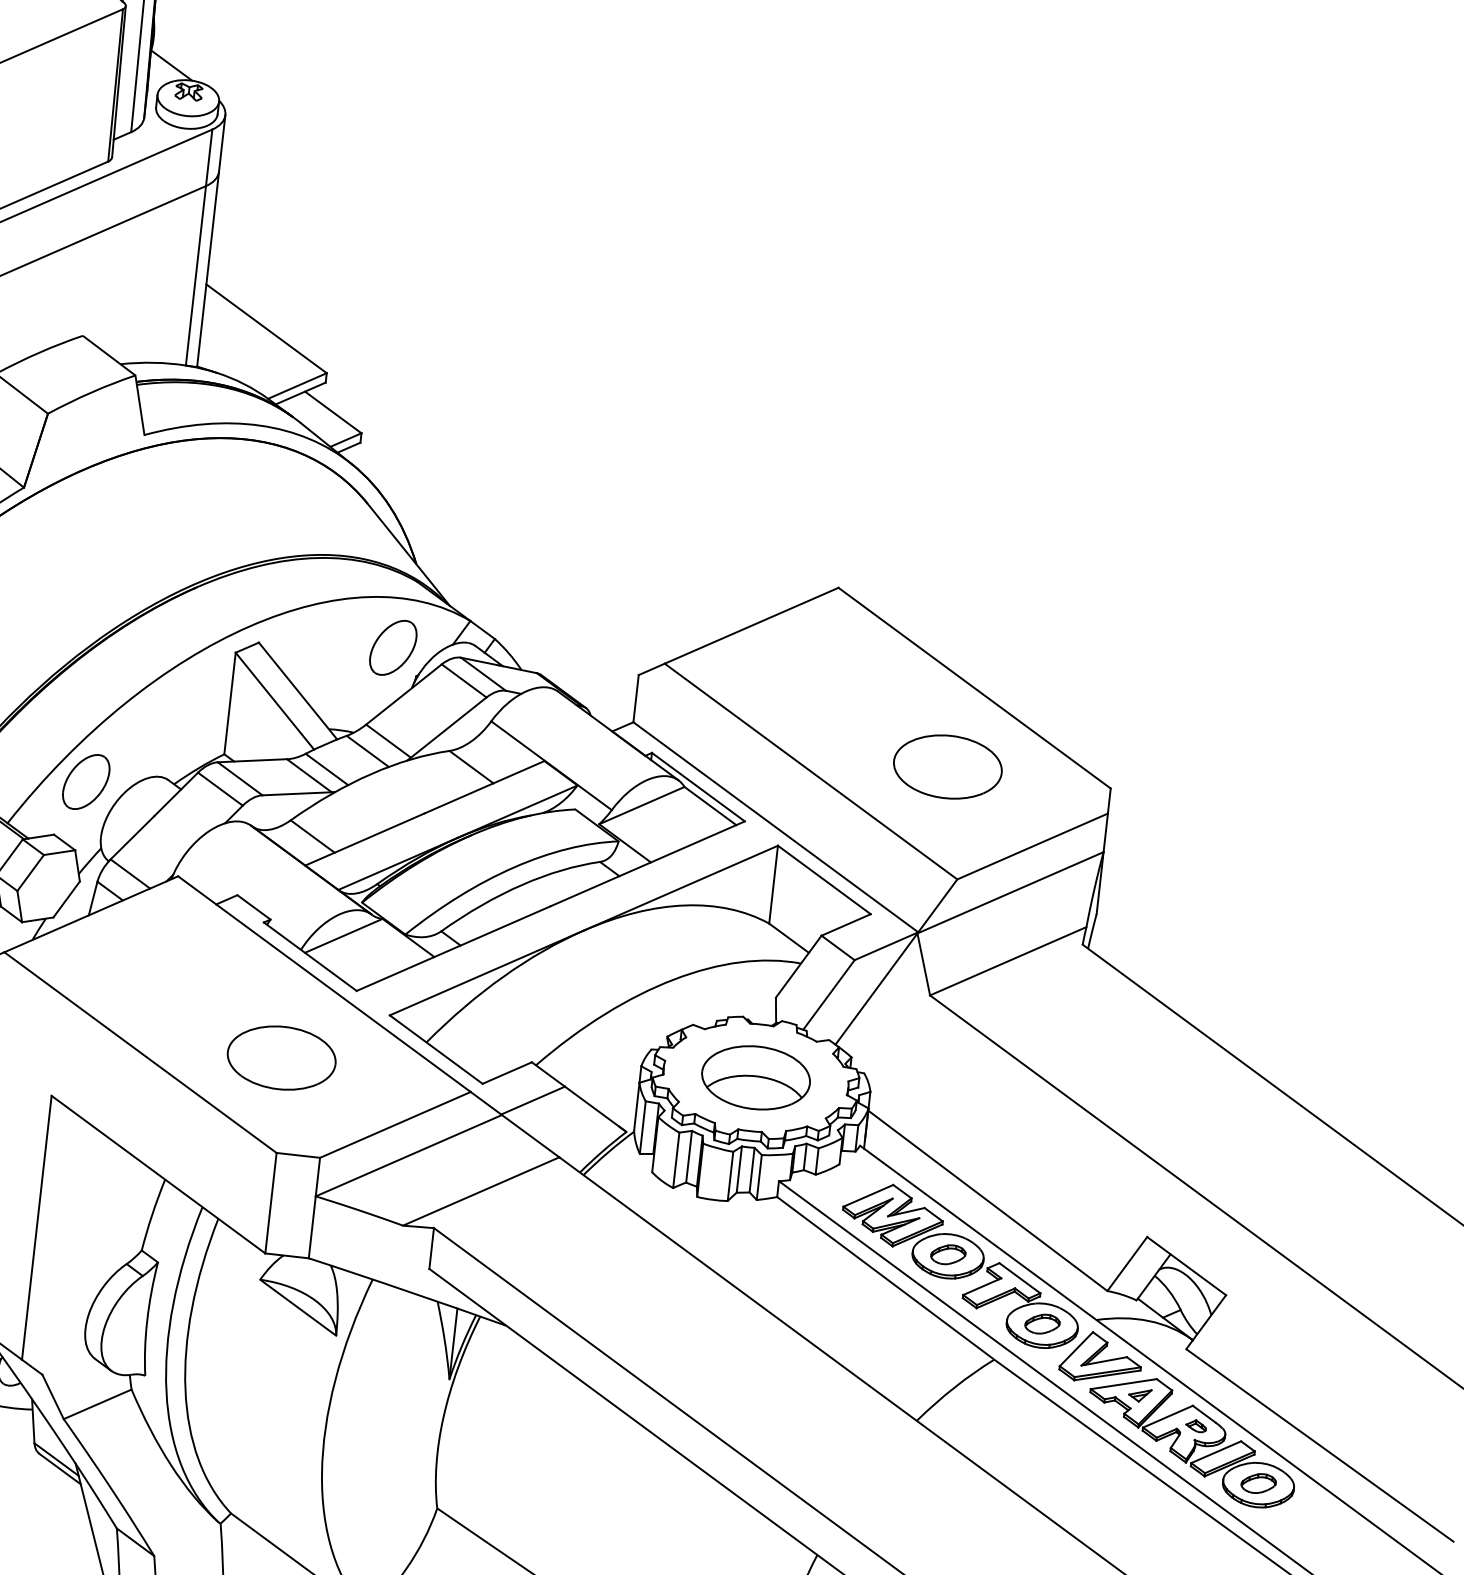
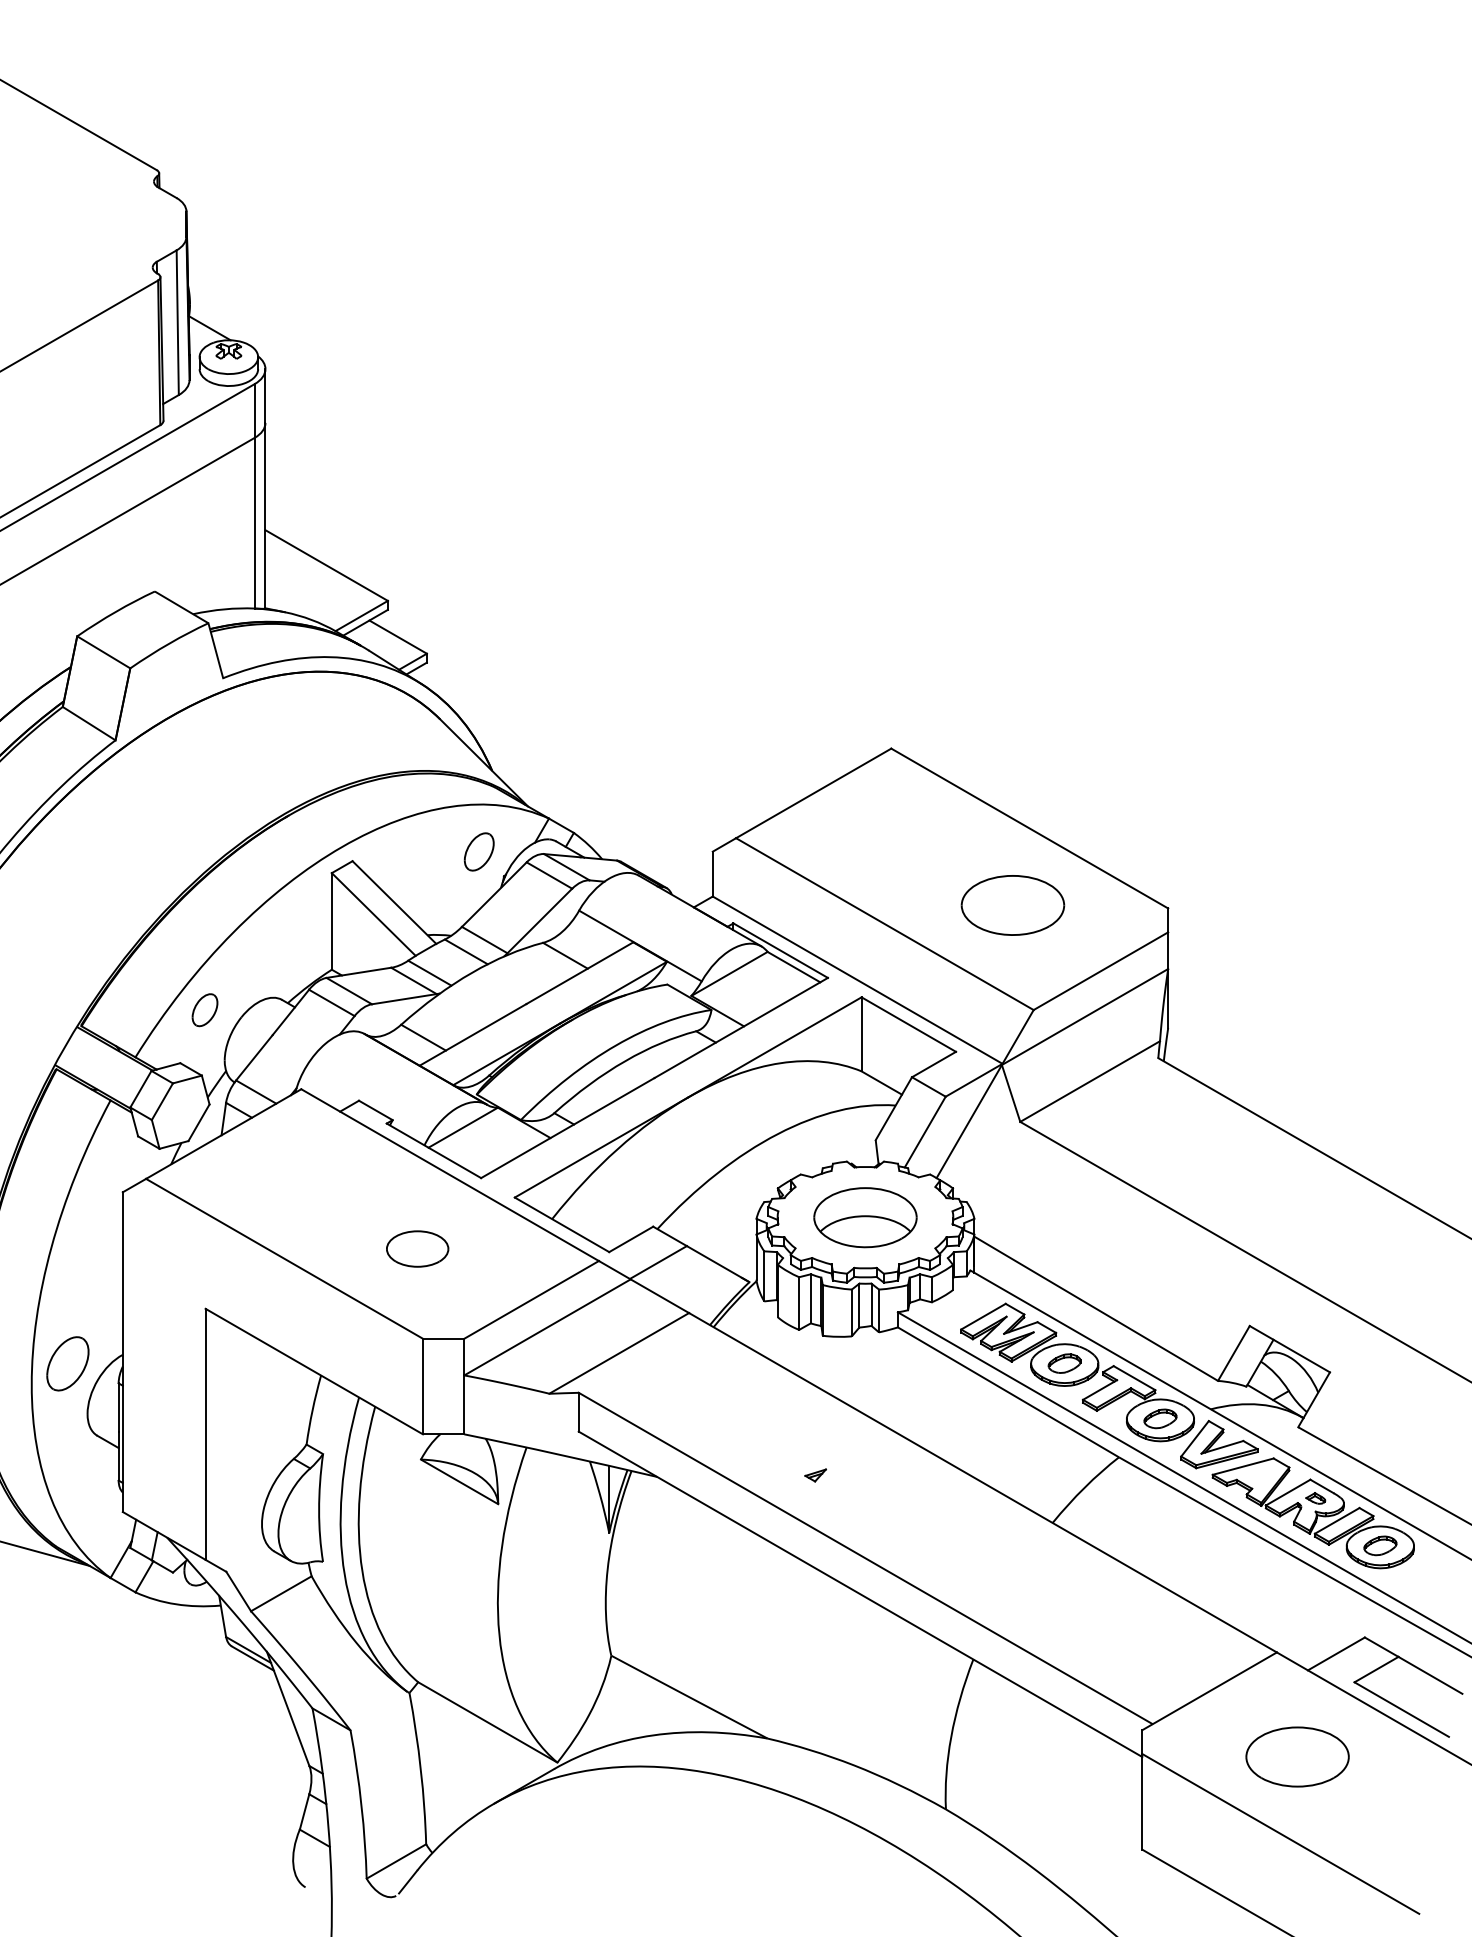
part: (392, 647) -> (478, 851), size x0.7
part: (85, 781) -> (204, 1009), size x0.6
part: (281, 1057) -> (417, 1248), size x0.6
part: (1139, 1395) -> (815, 1475), moved

